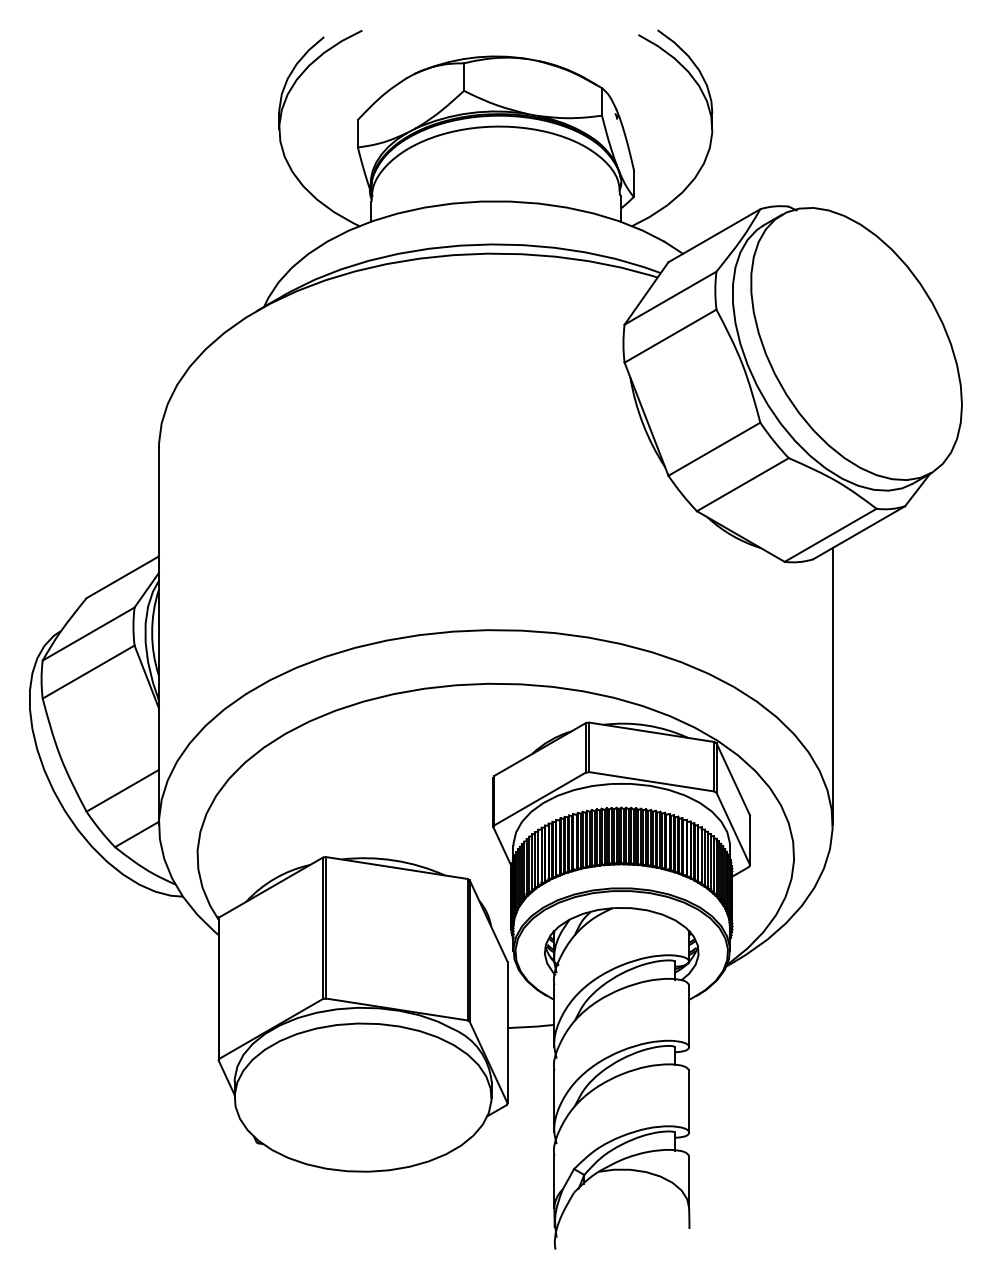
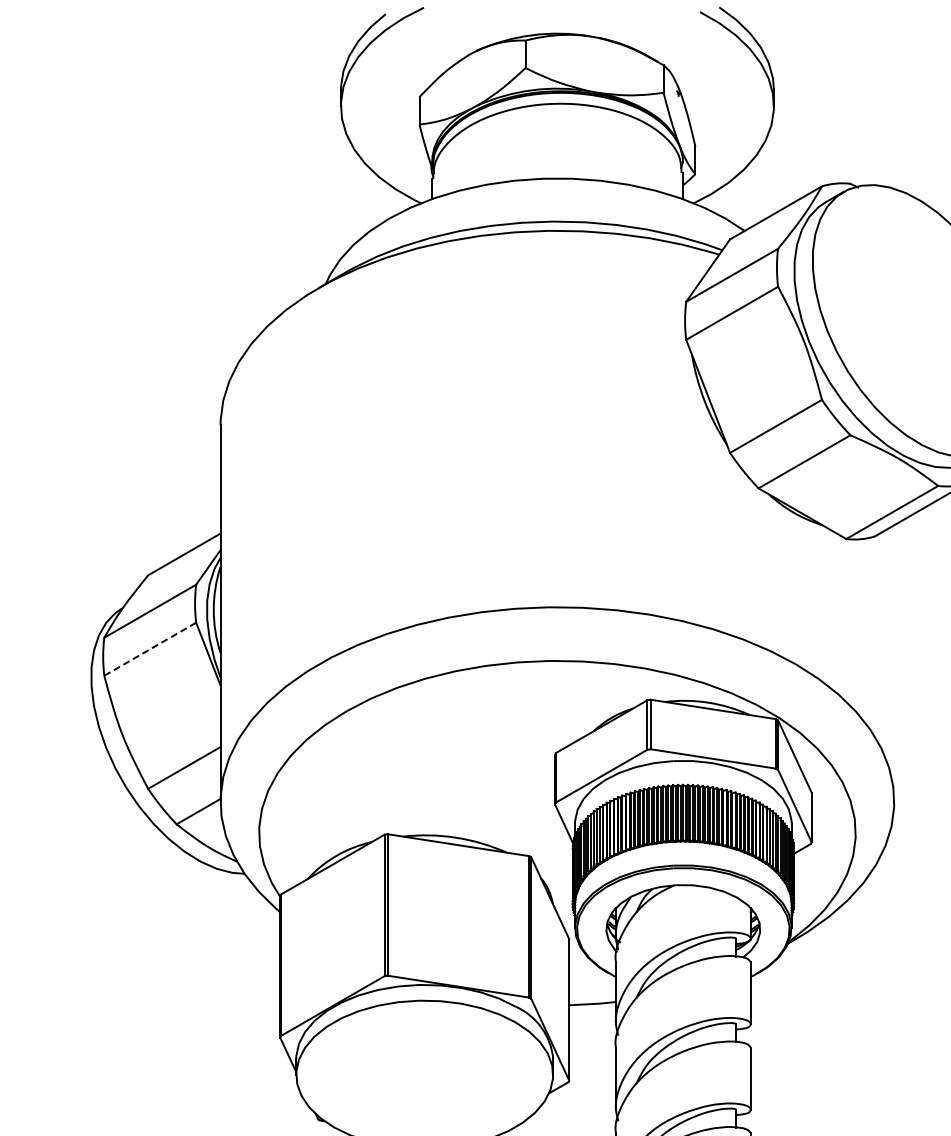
line: (88, 672) -> (150, 649), solid -> dashed
line: (832, 686) -> (894, 663), removed

